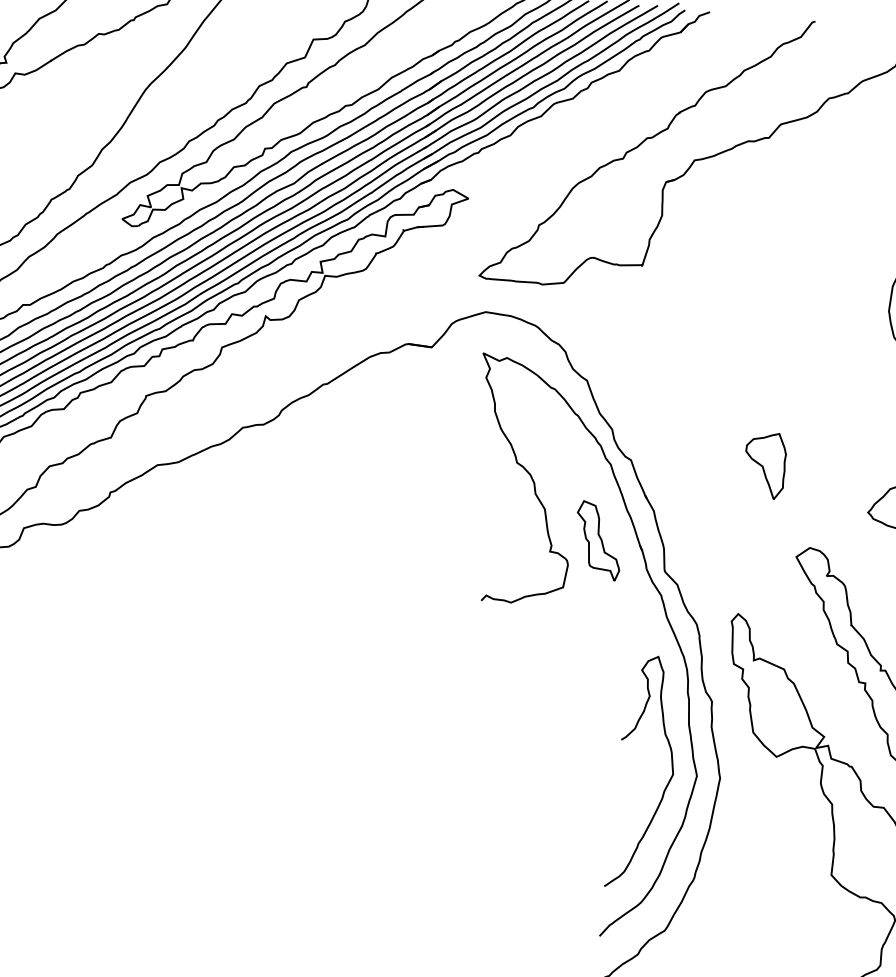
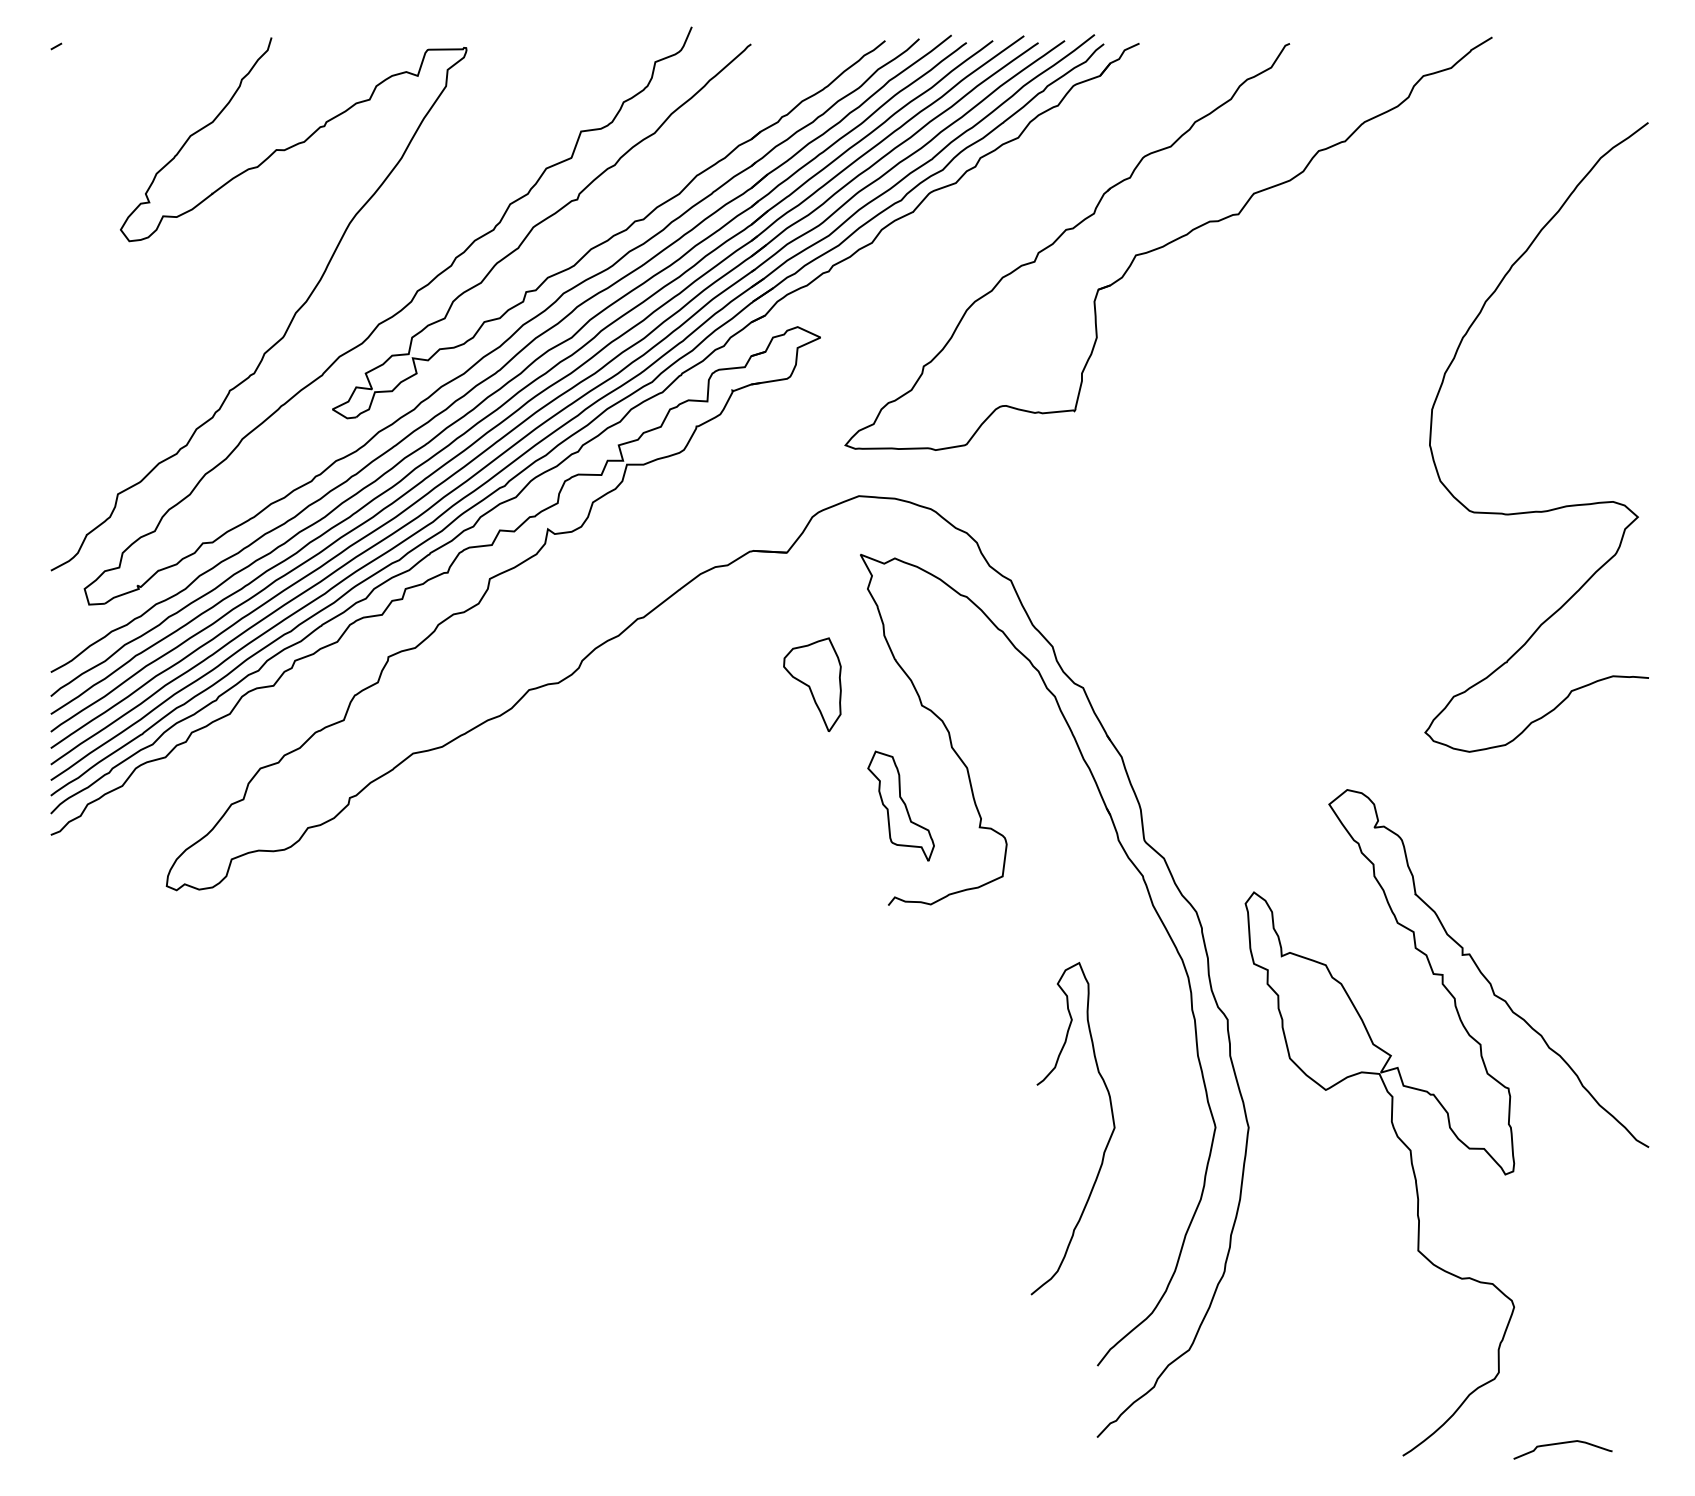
part: (765, 465) -> (812, 684), moved
part: (598, 540) -> (900, 805), moved
curve: (666, 785) -> (1106, 1144), moved

